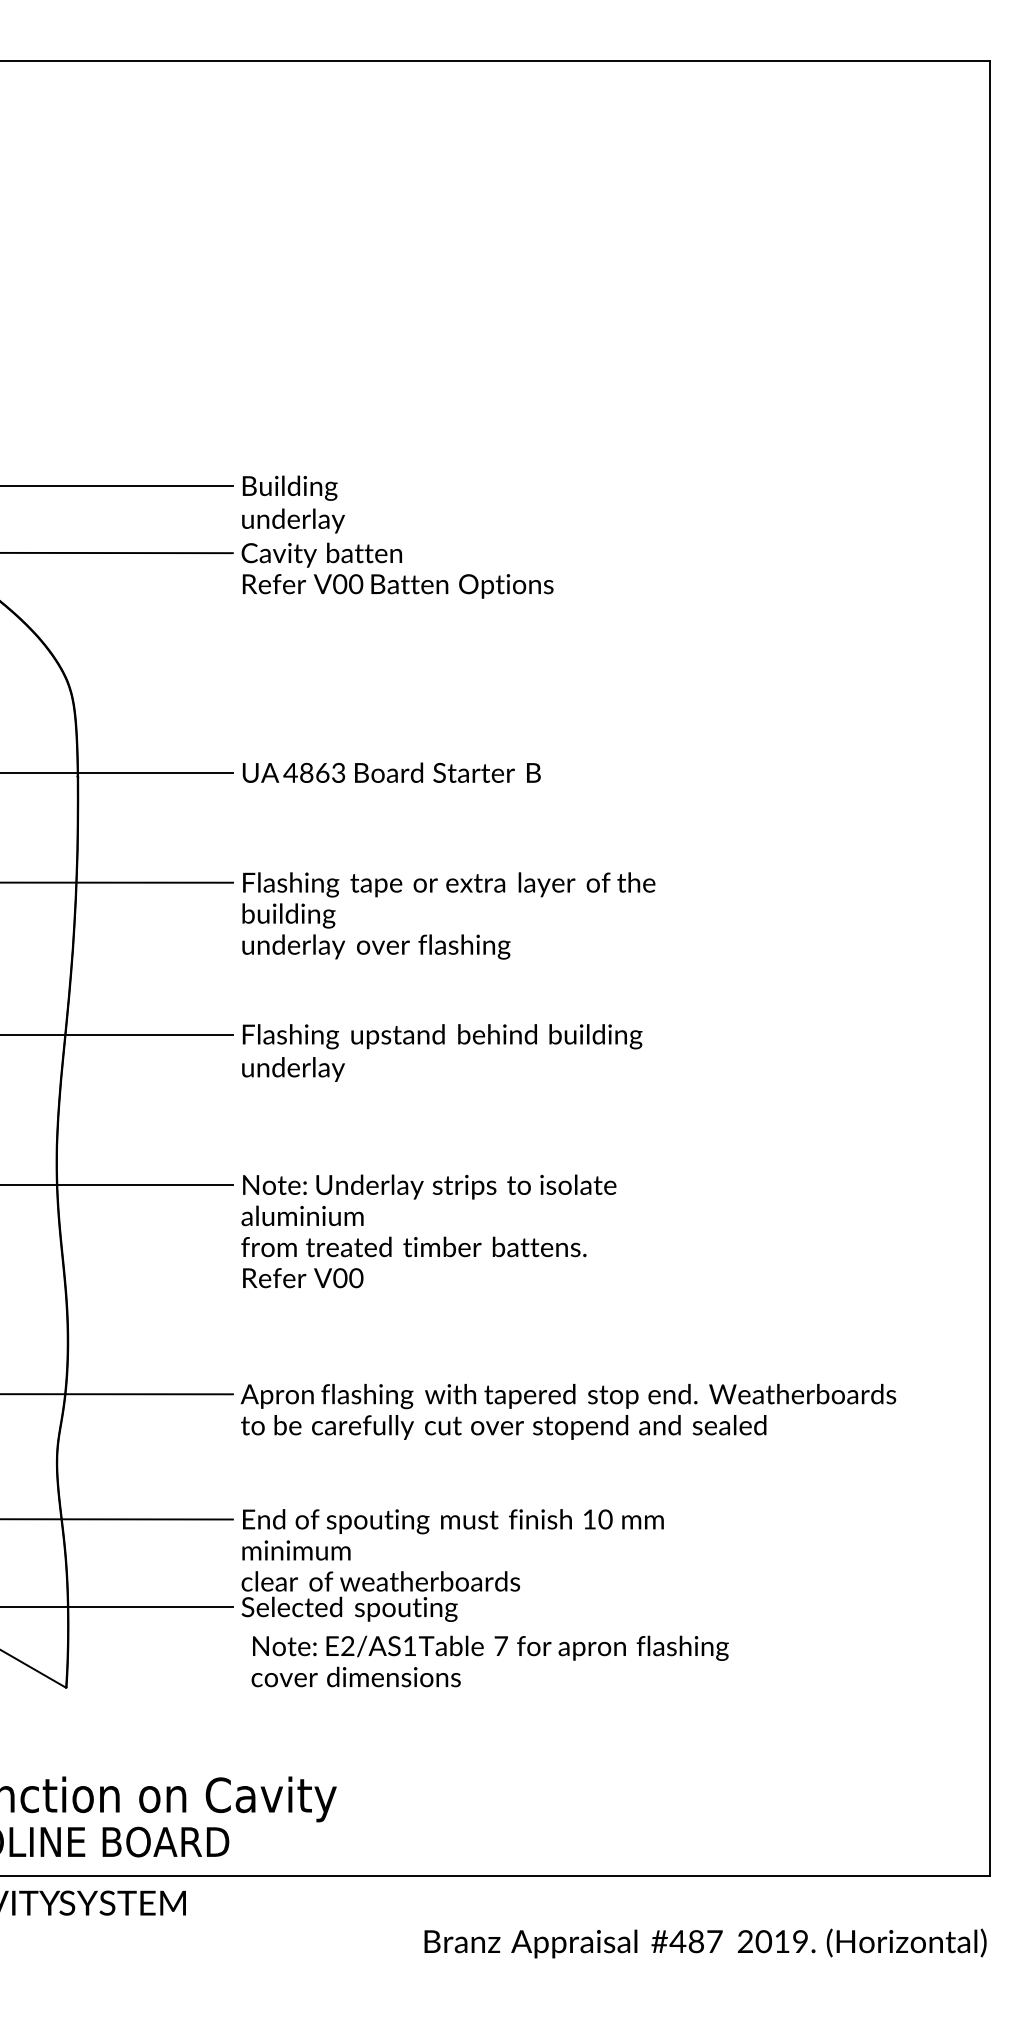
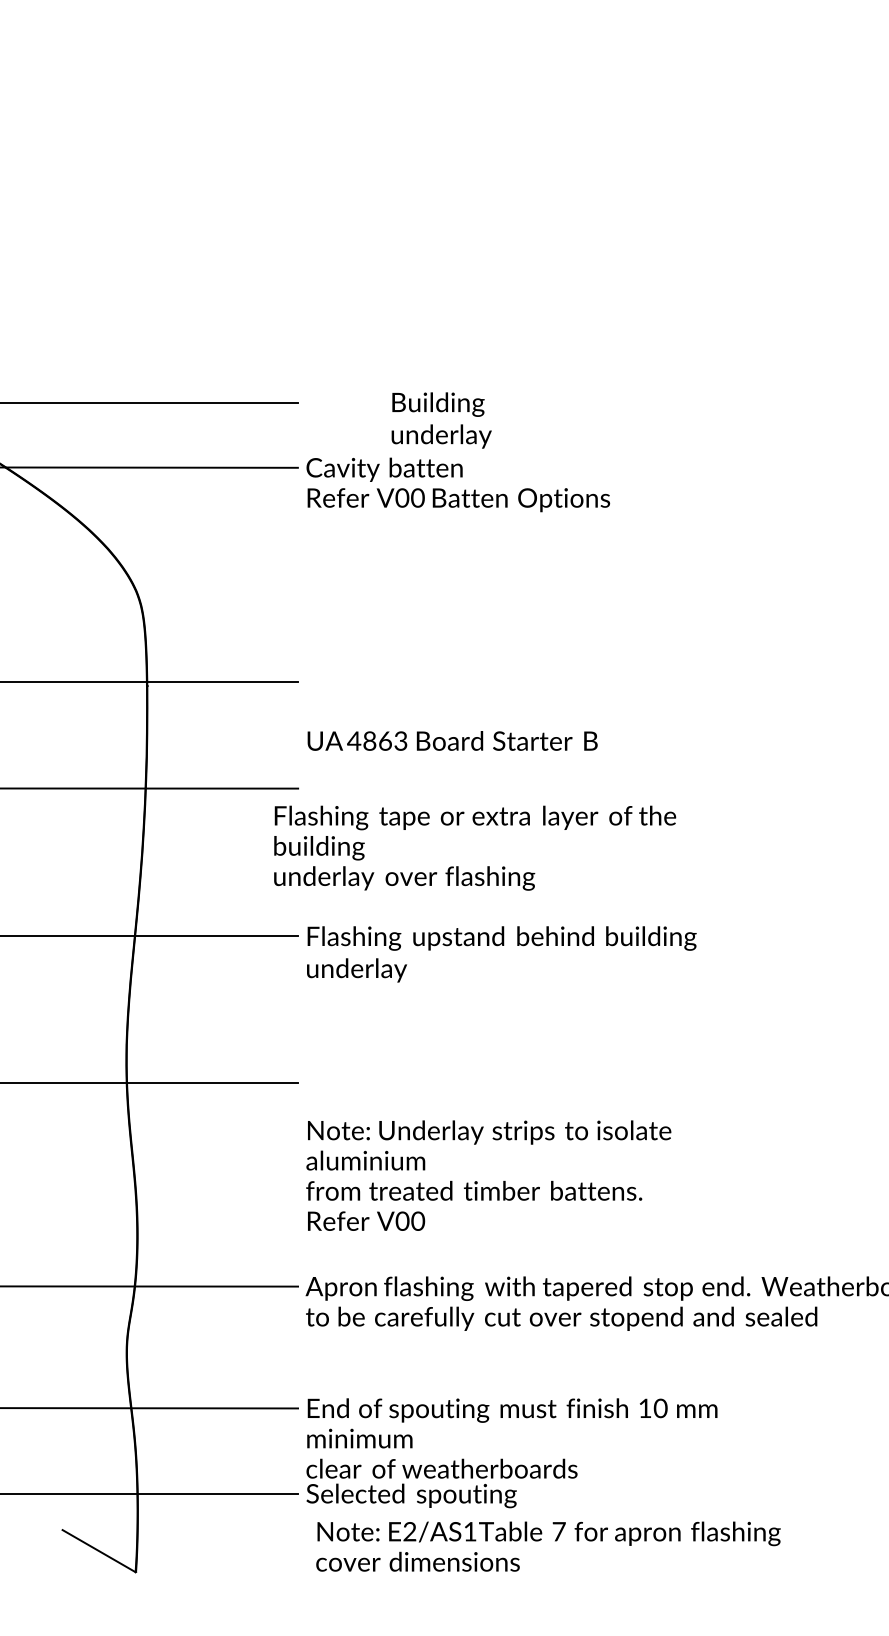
text: (293, 504) -> (441, 420), moved
text: (391, 772) -> (452, 740), moved
text: (448, 915) -> (474, 847), moved
text: (428, 1231) -> (488, 1175), moved

